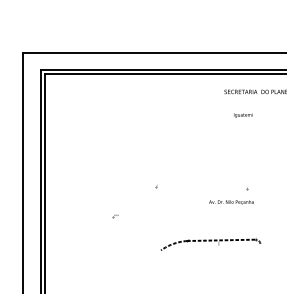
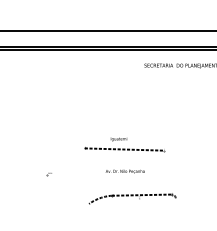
text: (243, 115) -> (119, 139), moved
line: (201, 187) -> (124, 149), added
text: (231, 202) -> (125, 171), moved

